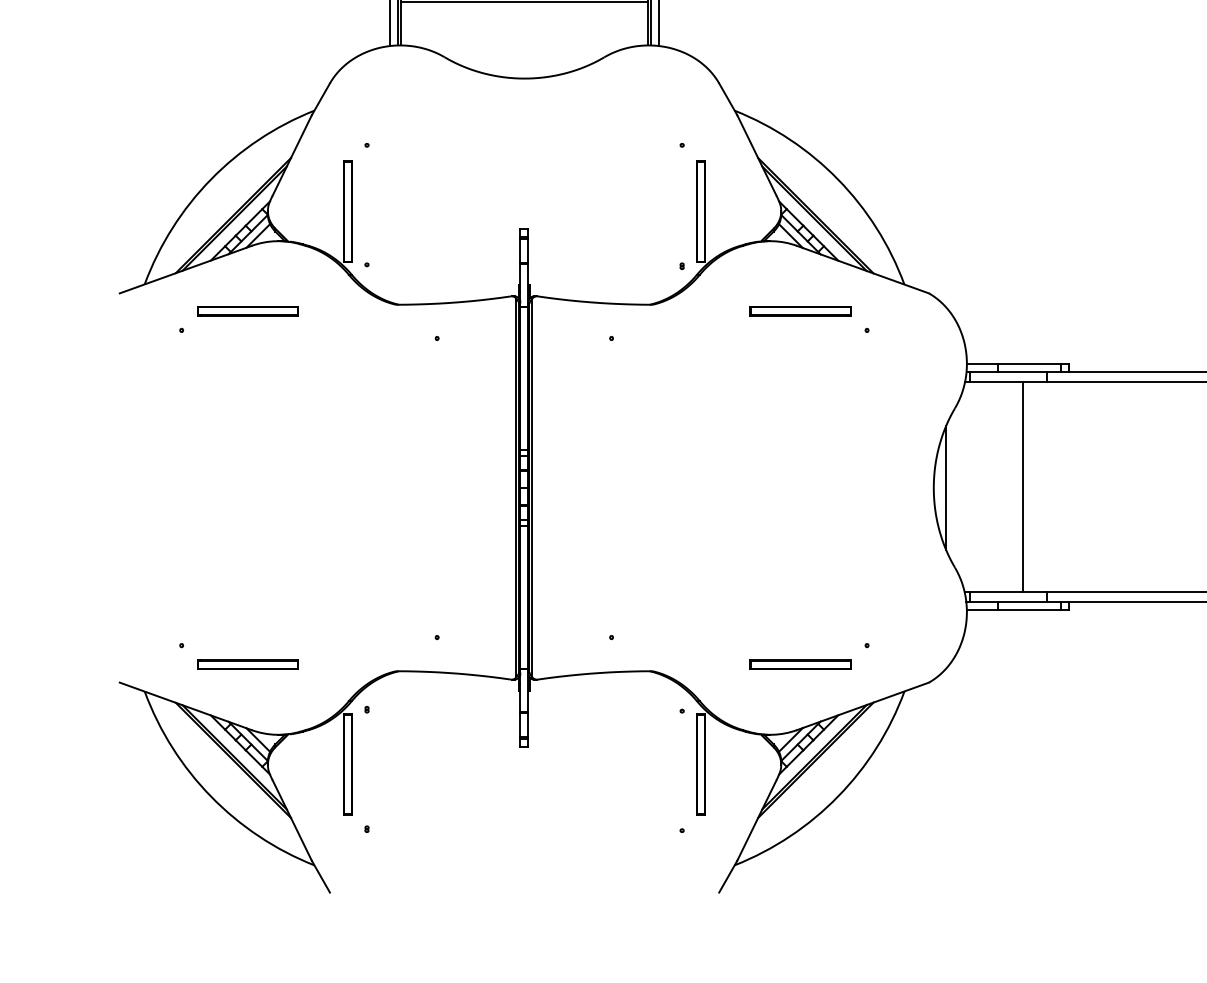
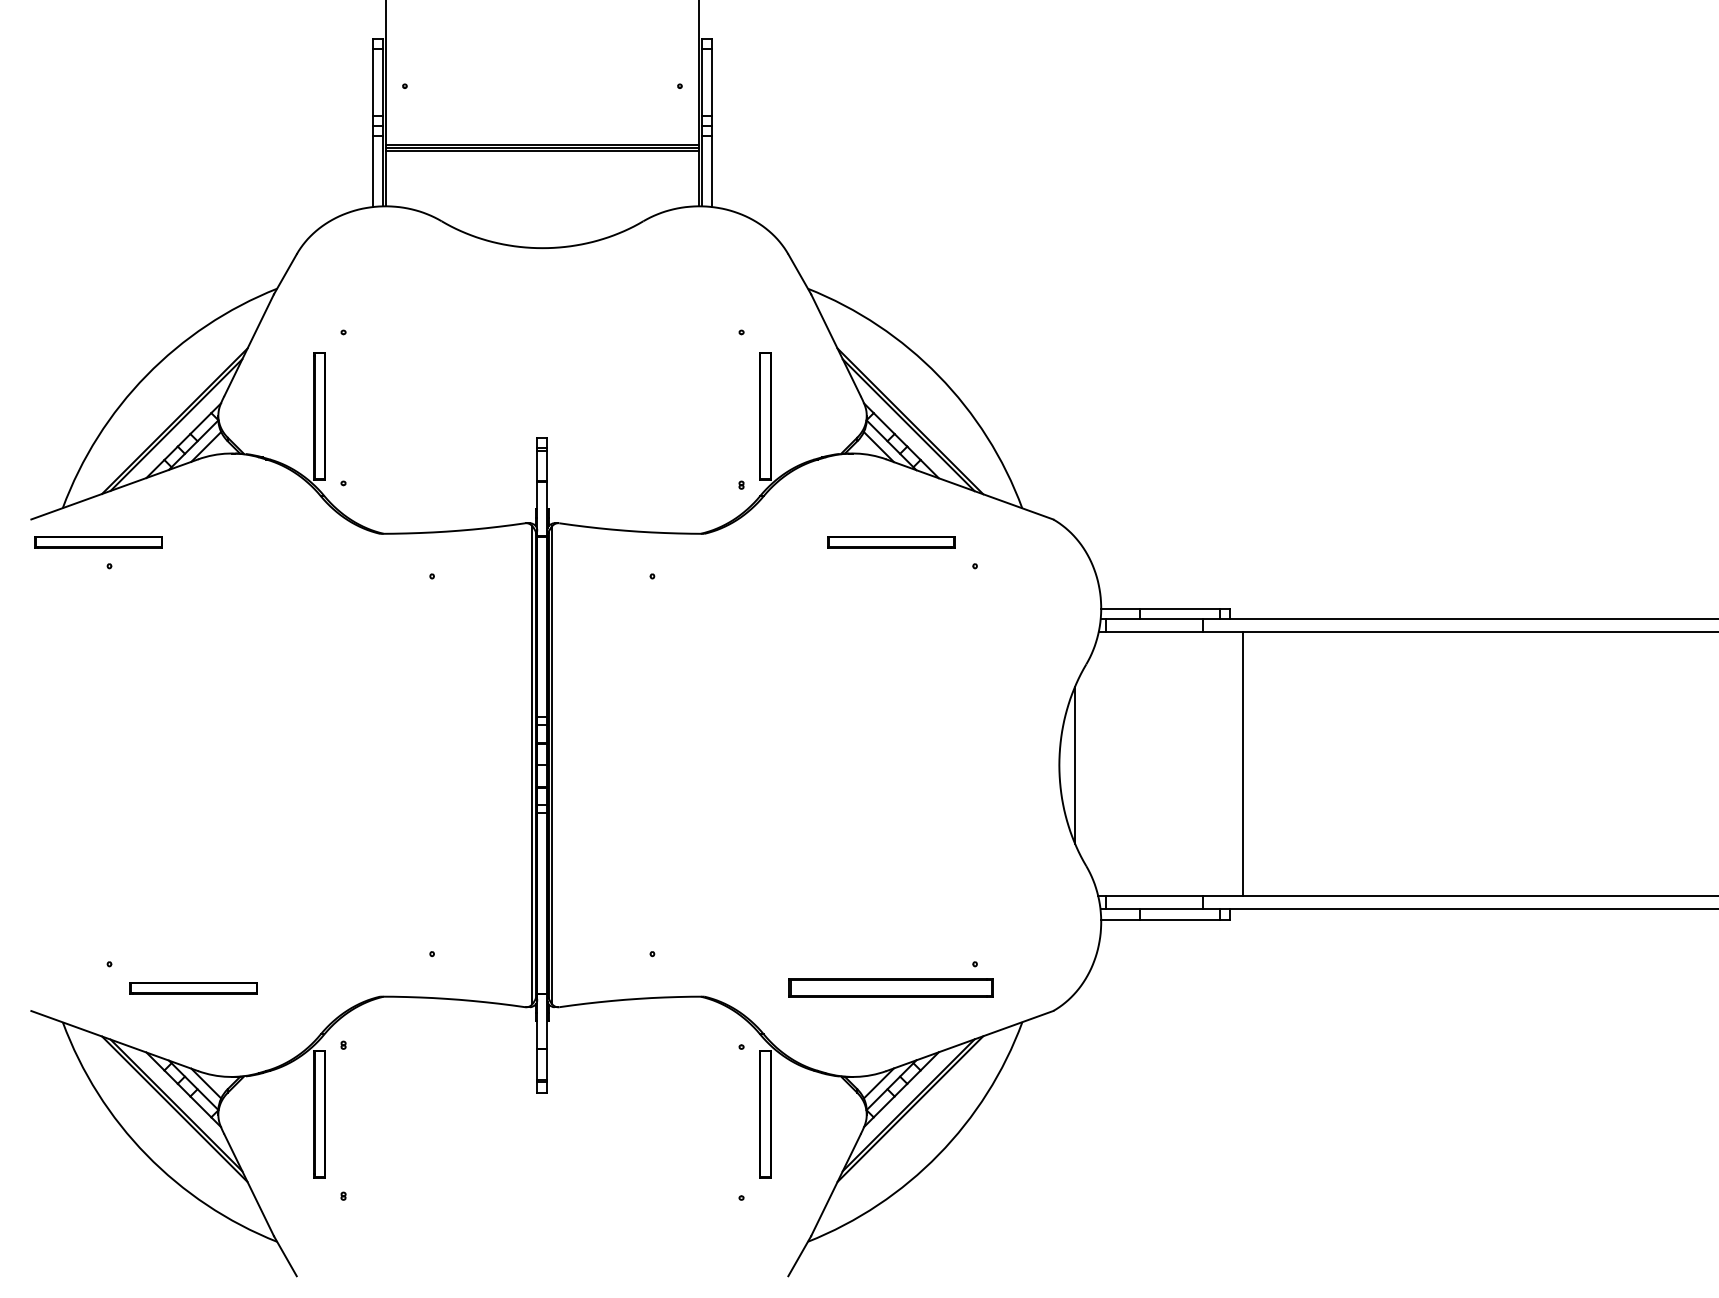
part: (248, 311) -> (98, 542), moved
line: (1023, 486) -> (1243, 763), moved
part: (800, 664) -> (891, 988), size x1.6

